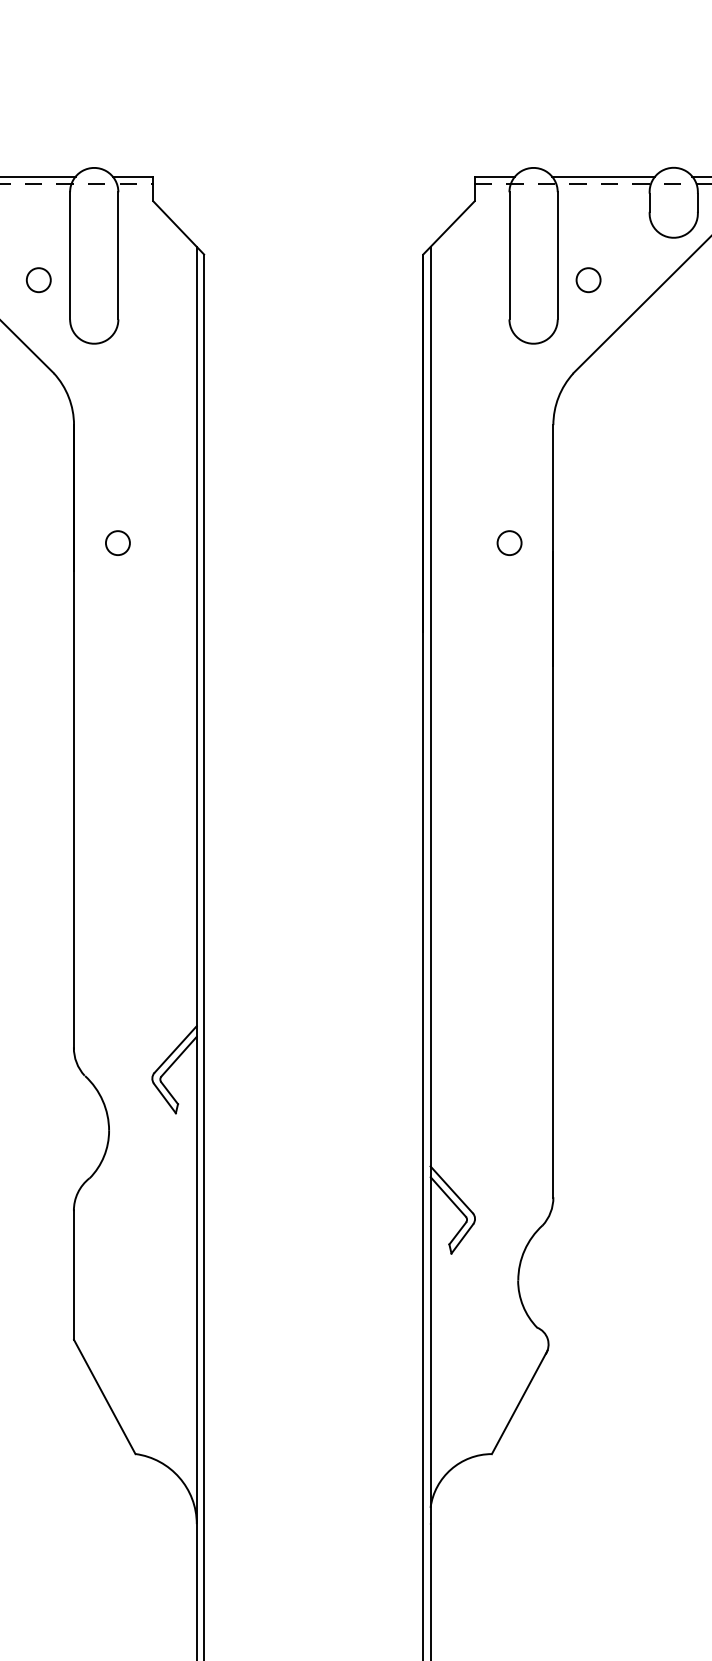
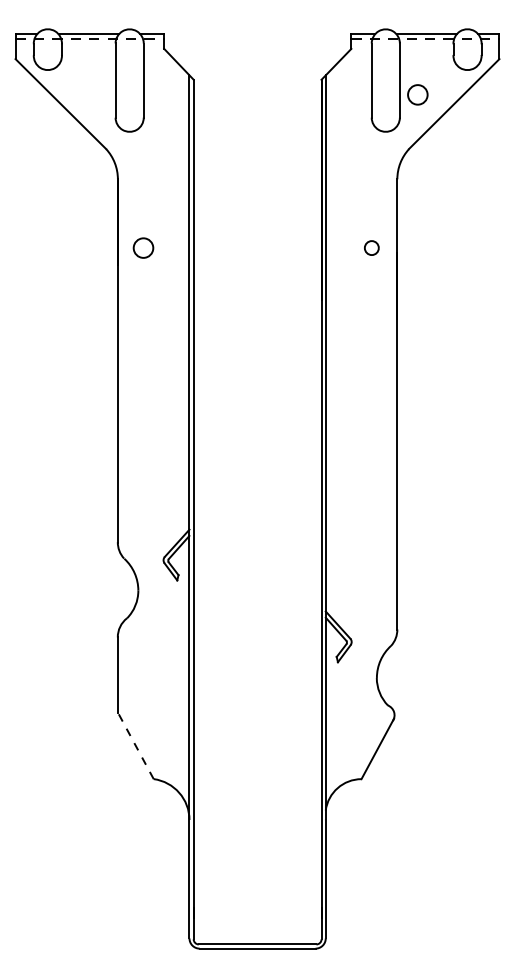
circle: (39, 279) -> (97, 94), removed
circle: (587, 279) -> (417, 94), size x1.4
circle: (117, 542) -> (143, 247), size x1.4
line: (104, 1396) -> (135, 745), solid -> dashed

